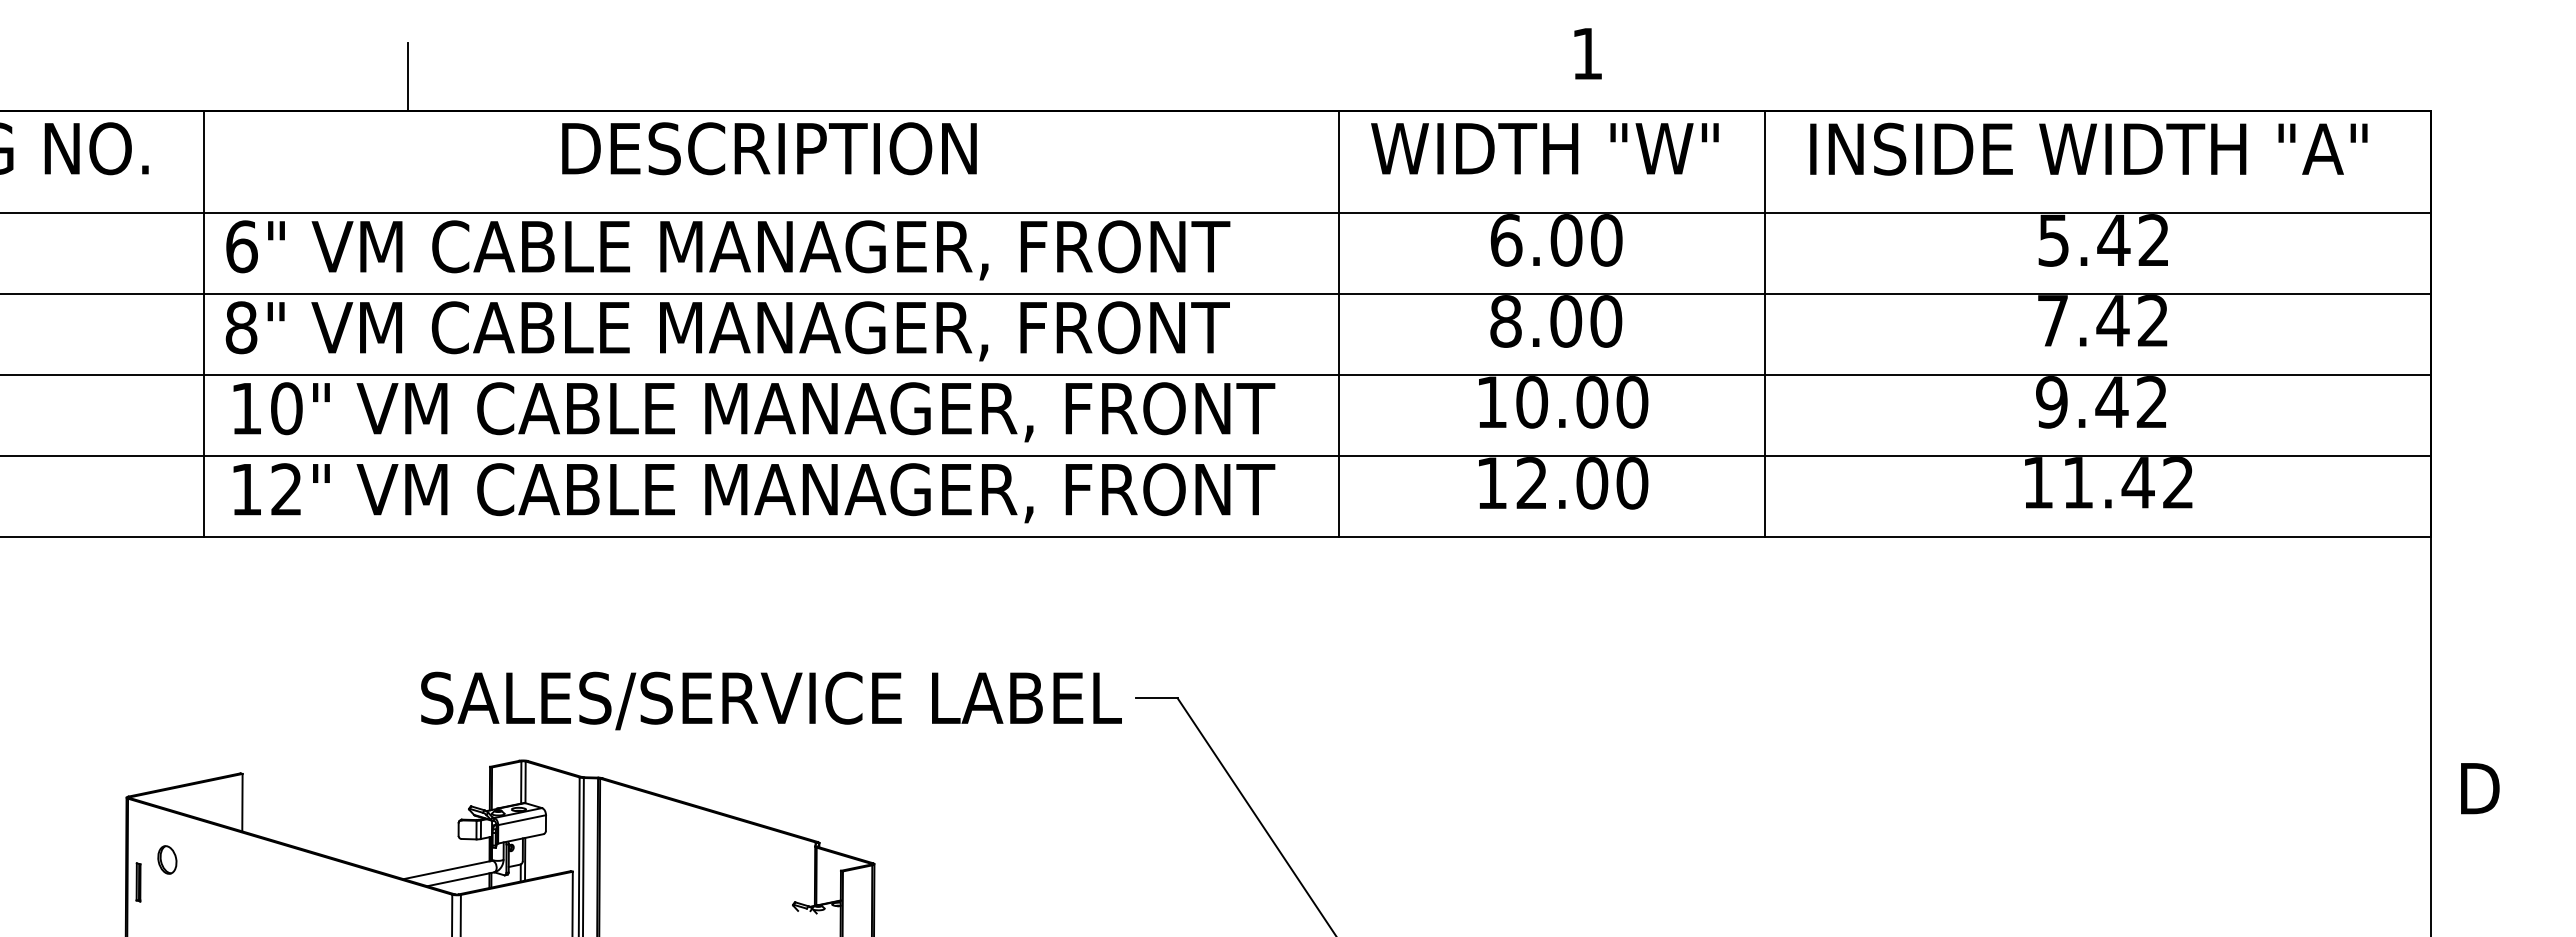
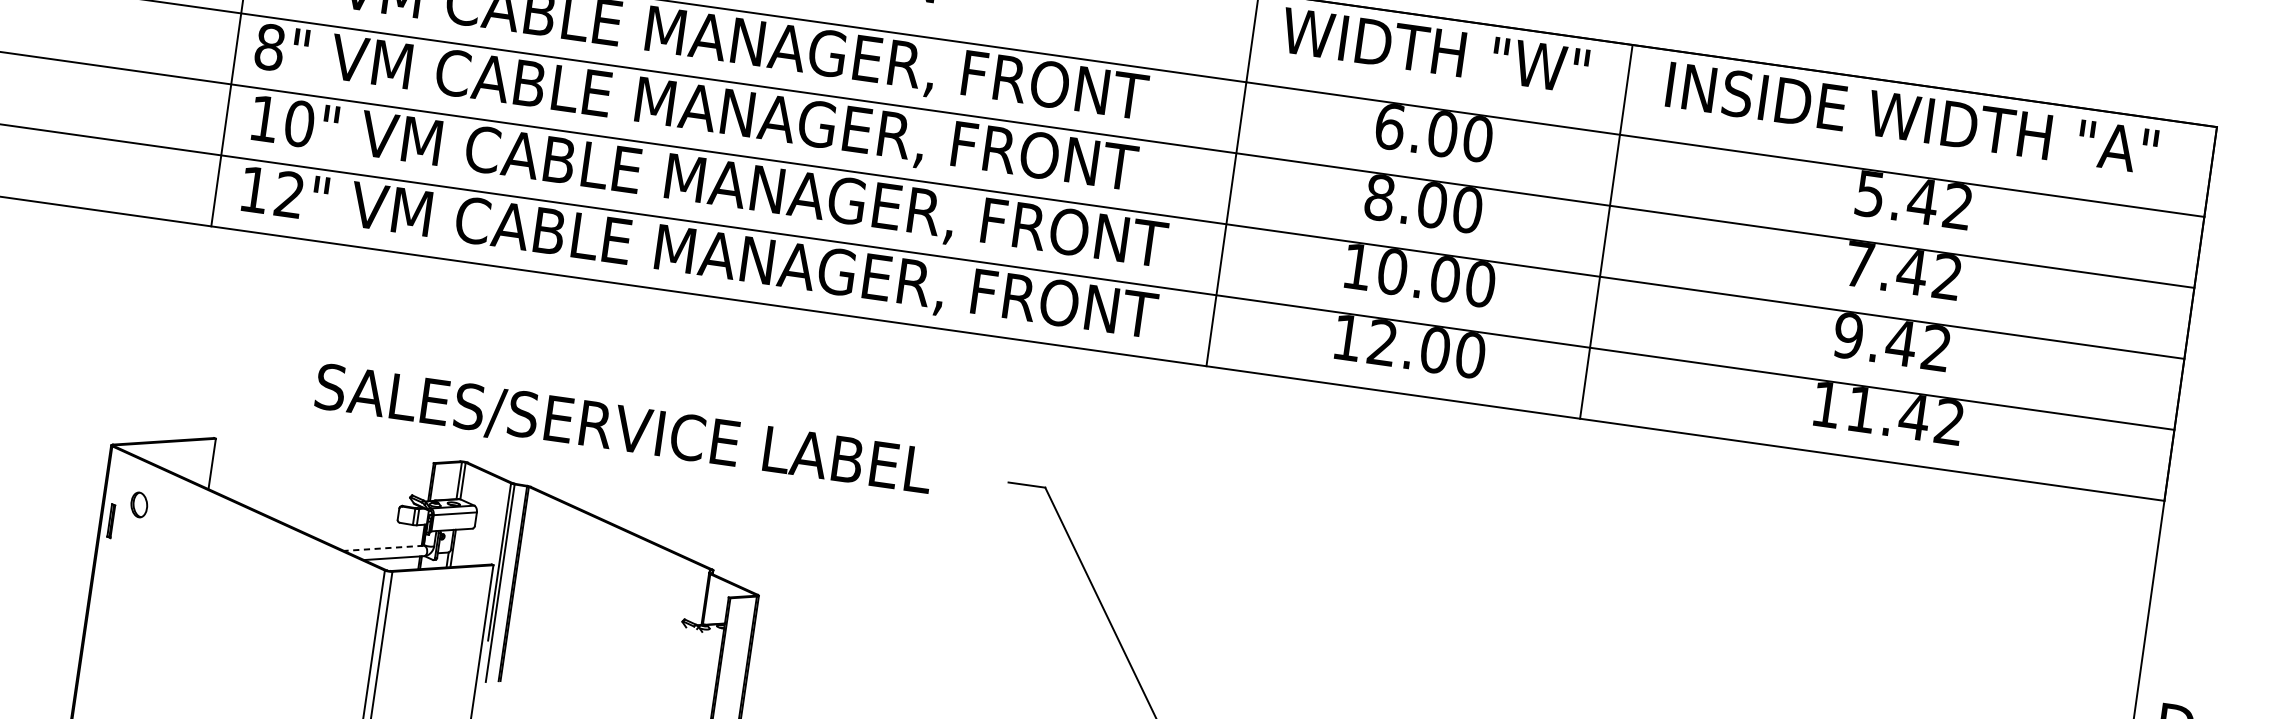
text: (771, 700) -> (623, 430), moved
line: (447, 870) -> (383, 548), solid -> dashed

